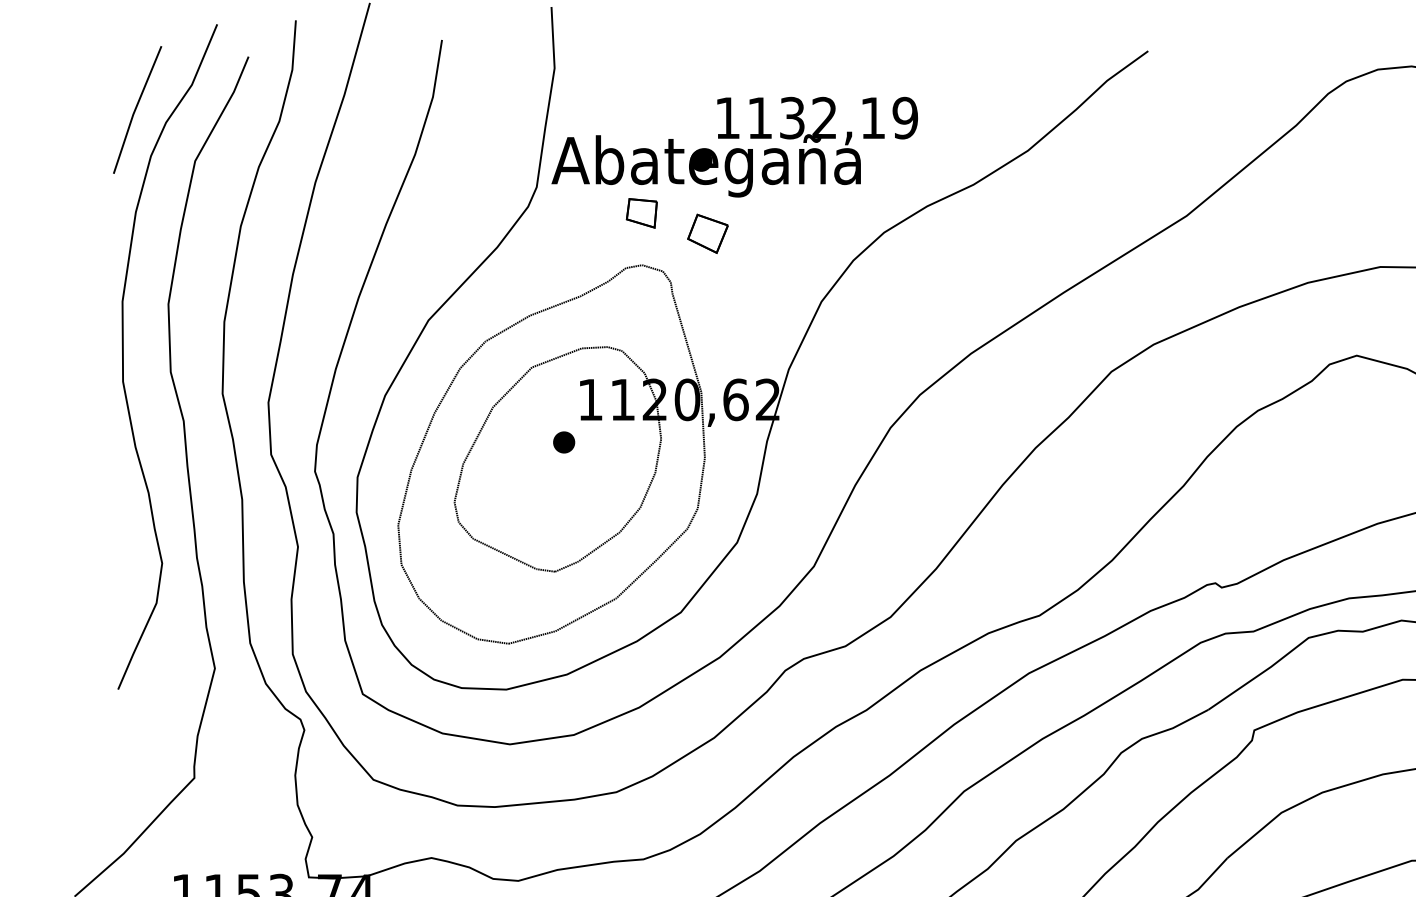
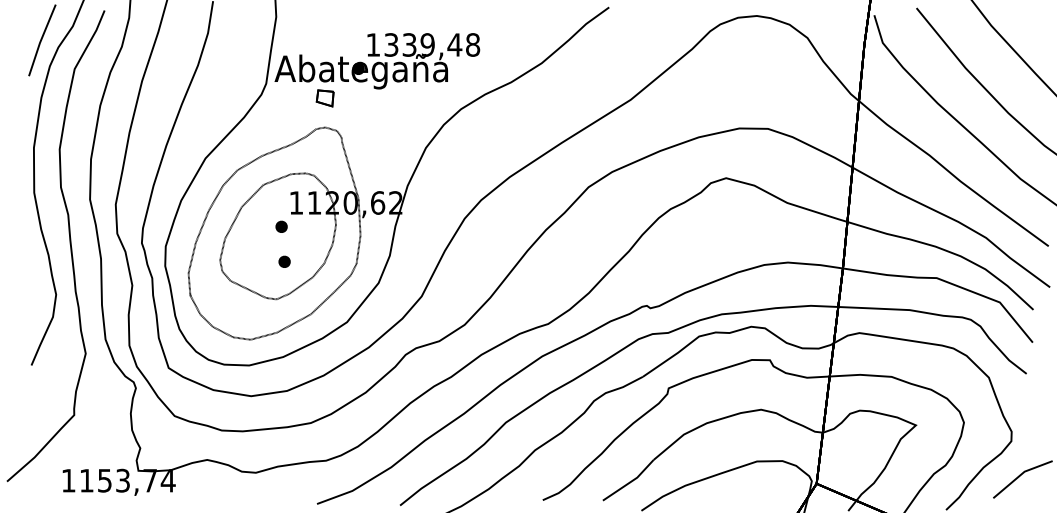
text: (833, 117) -> (432, 44), 1132,19 -> 1339,48
part: (708, 233) -> (362, 109), removed
part: (569, 504) -> (284, 261), added

